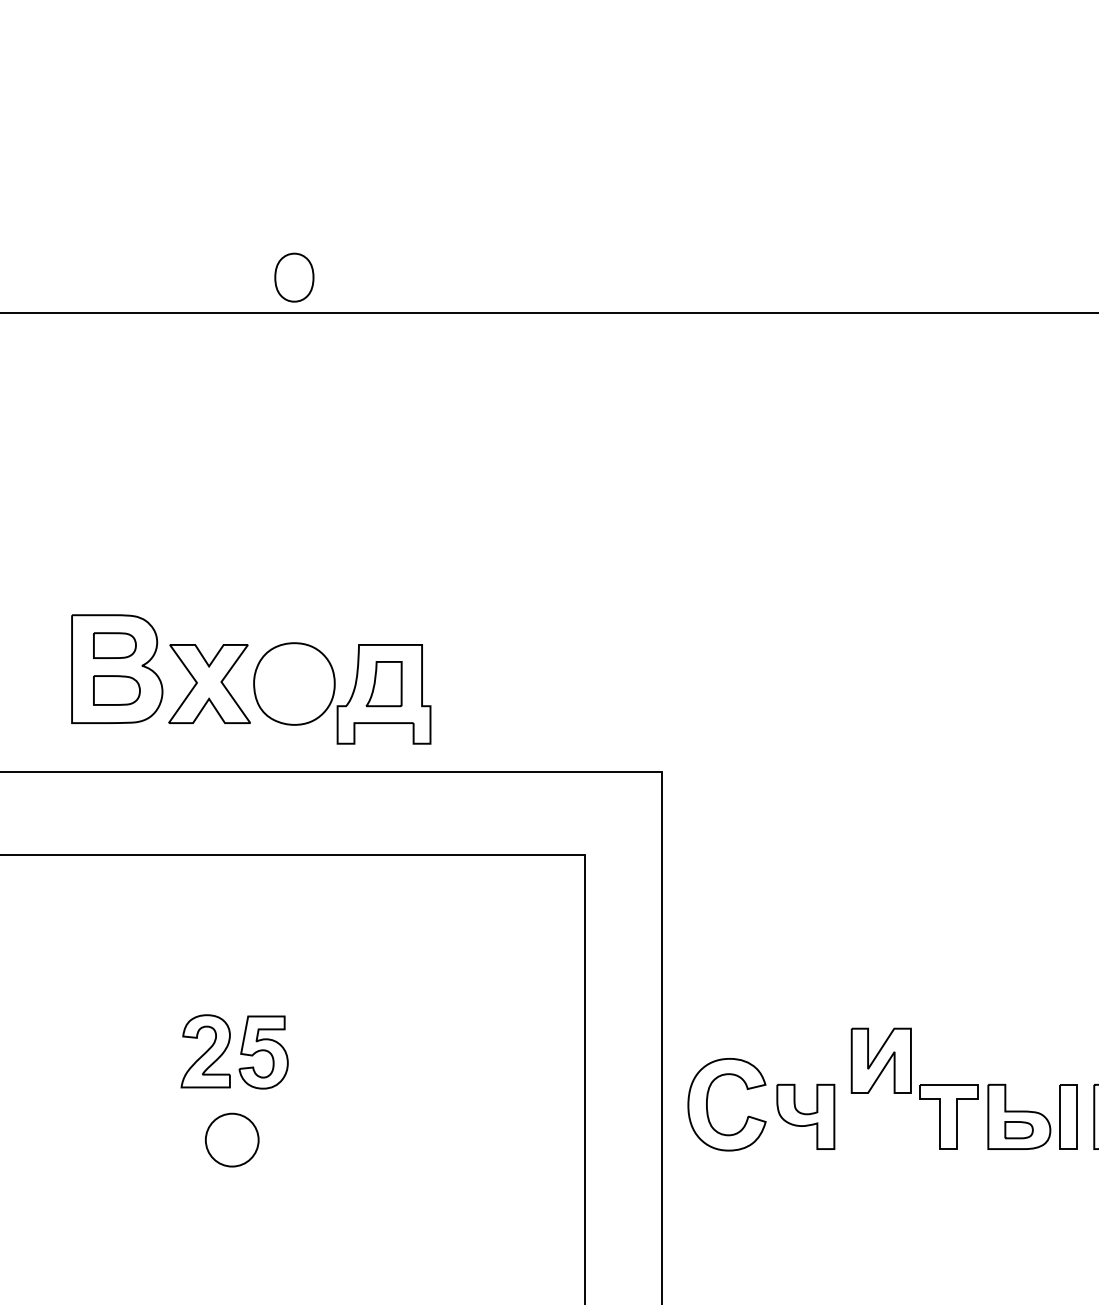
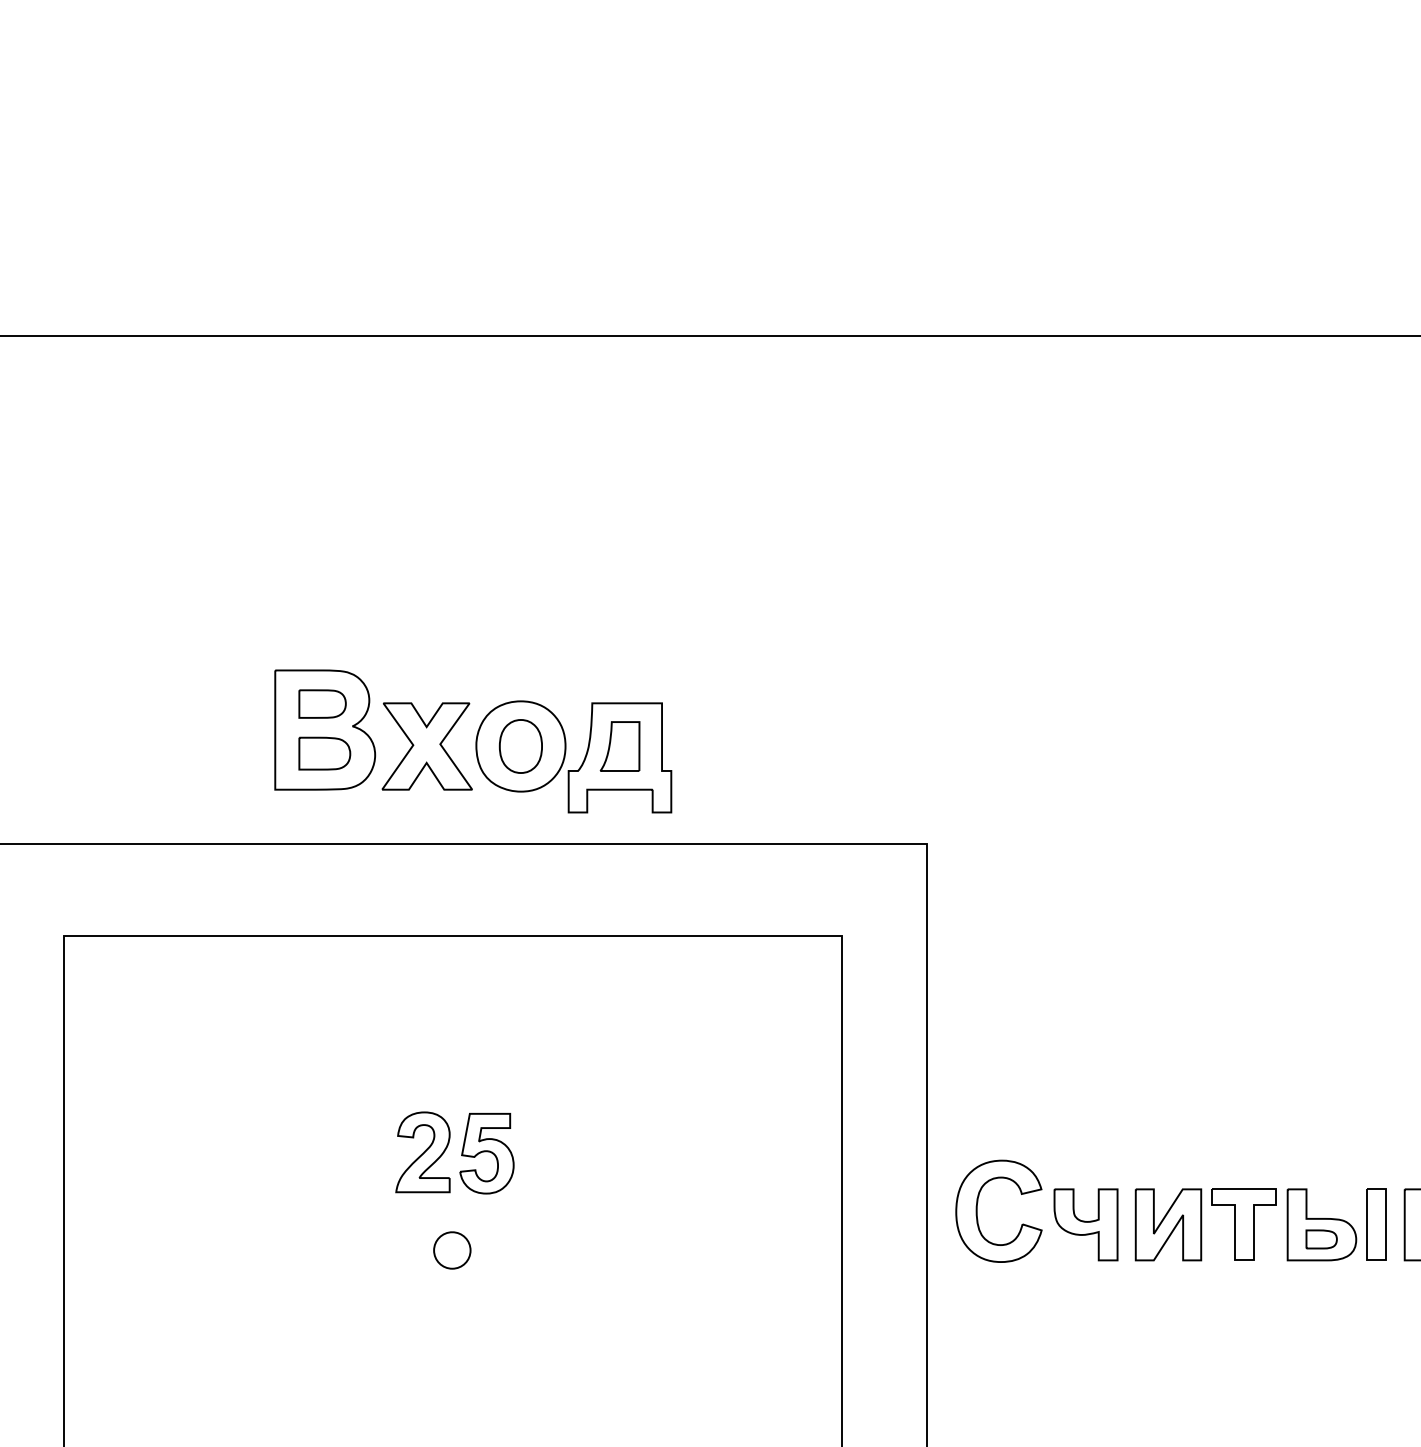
part: (294, 277) -> (520, 746), moved
part: (881, 1060) -> (1168, 1224), moved
part: (232, 1140) -> (452, 1250), size x0.62

